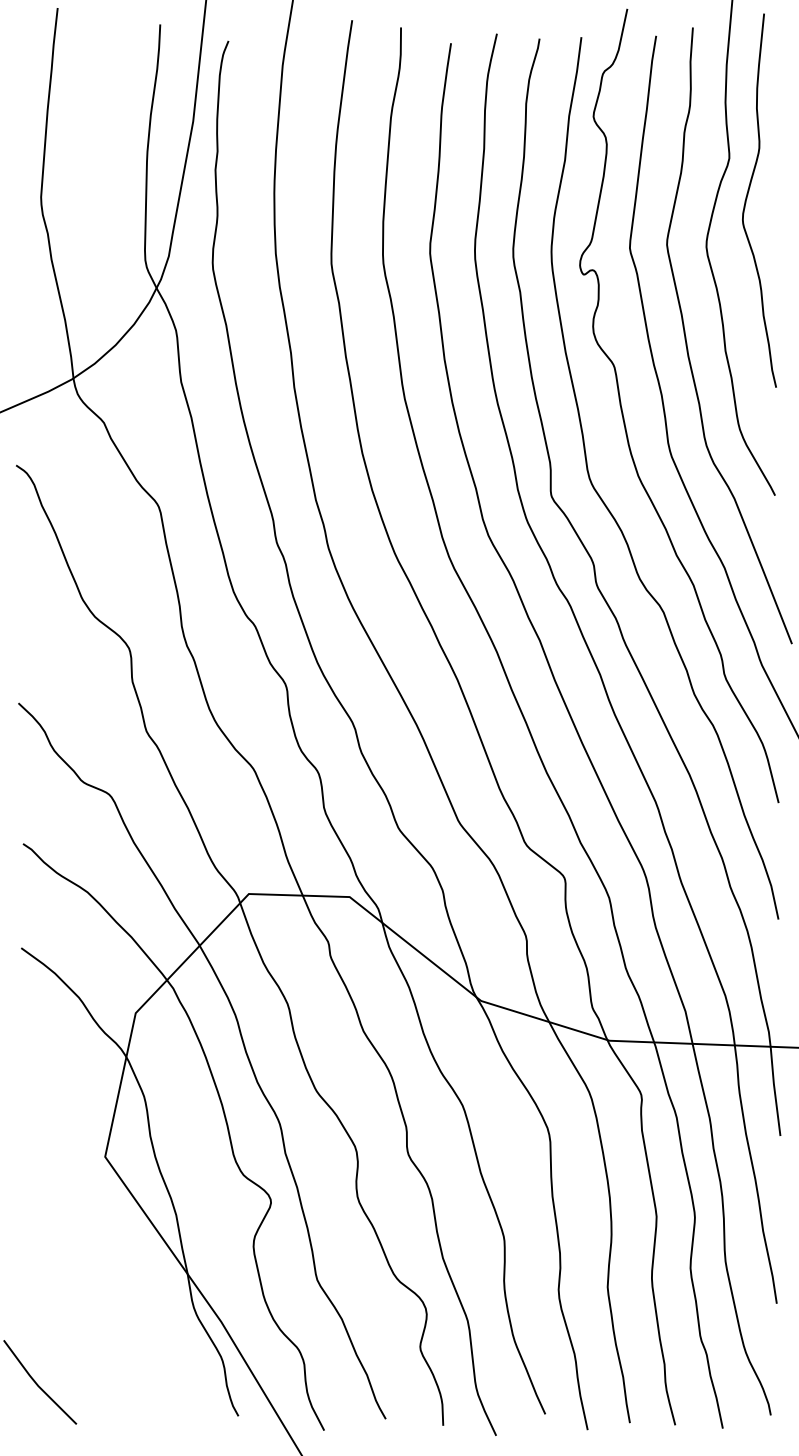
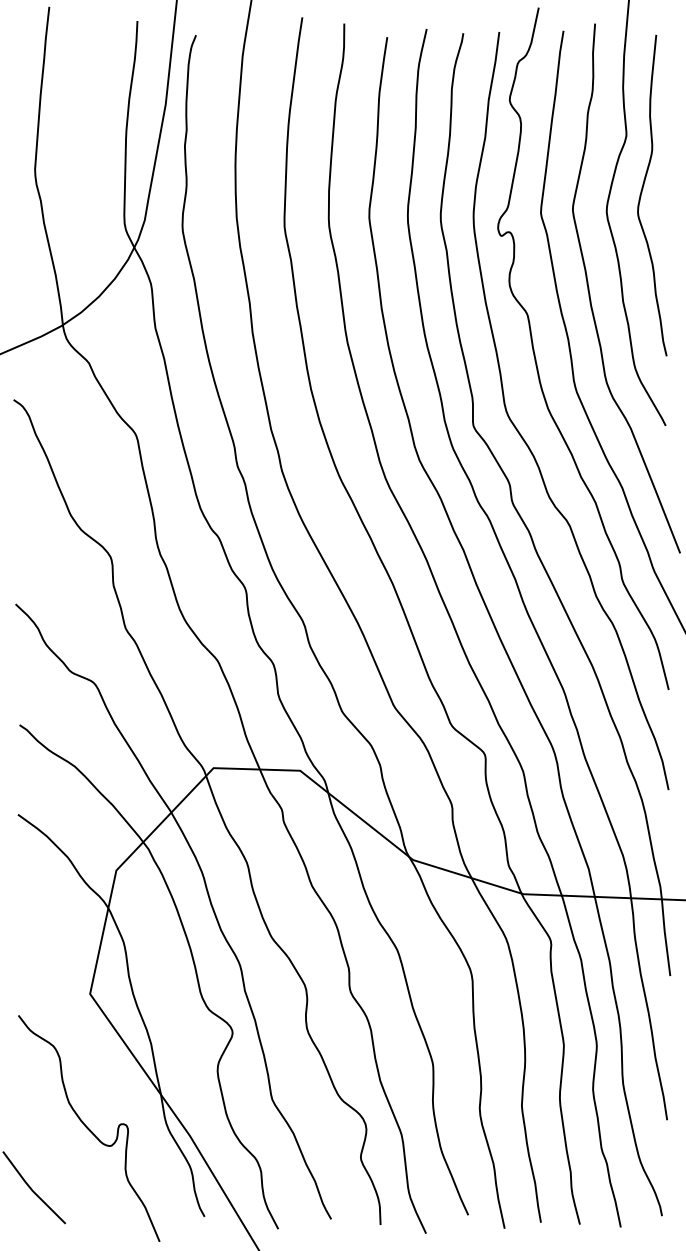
curve: (748, 195) -> (642, 191), moved
curve: (103, 1313) -> (88, 1128), added

